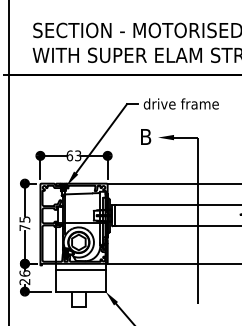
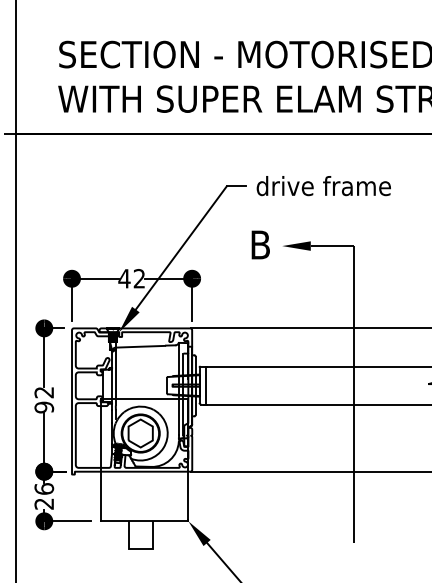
text: (73, 155) -> (131, 278), 63 -> 42
text: (24, 223) -> (43, 399), 75 -> 92
line: (80, 270) -> (143, 483), removed

